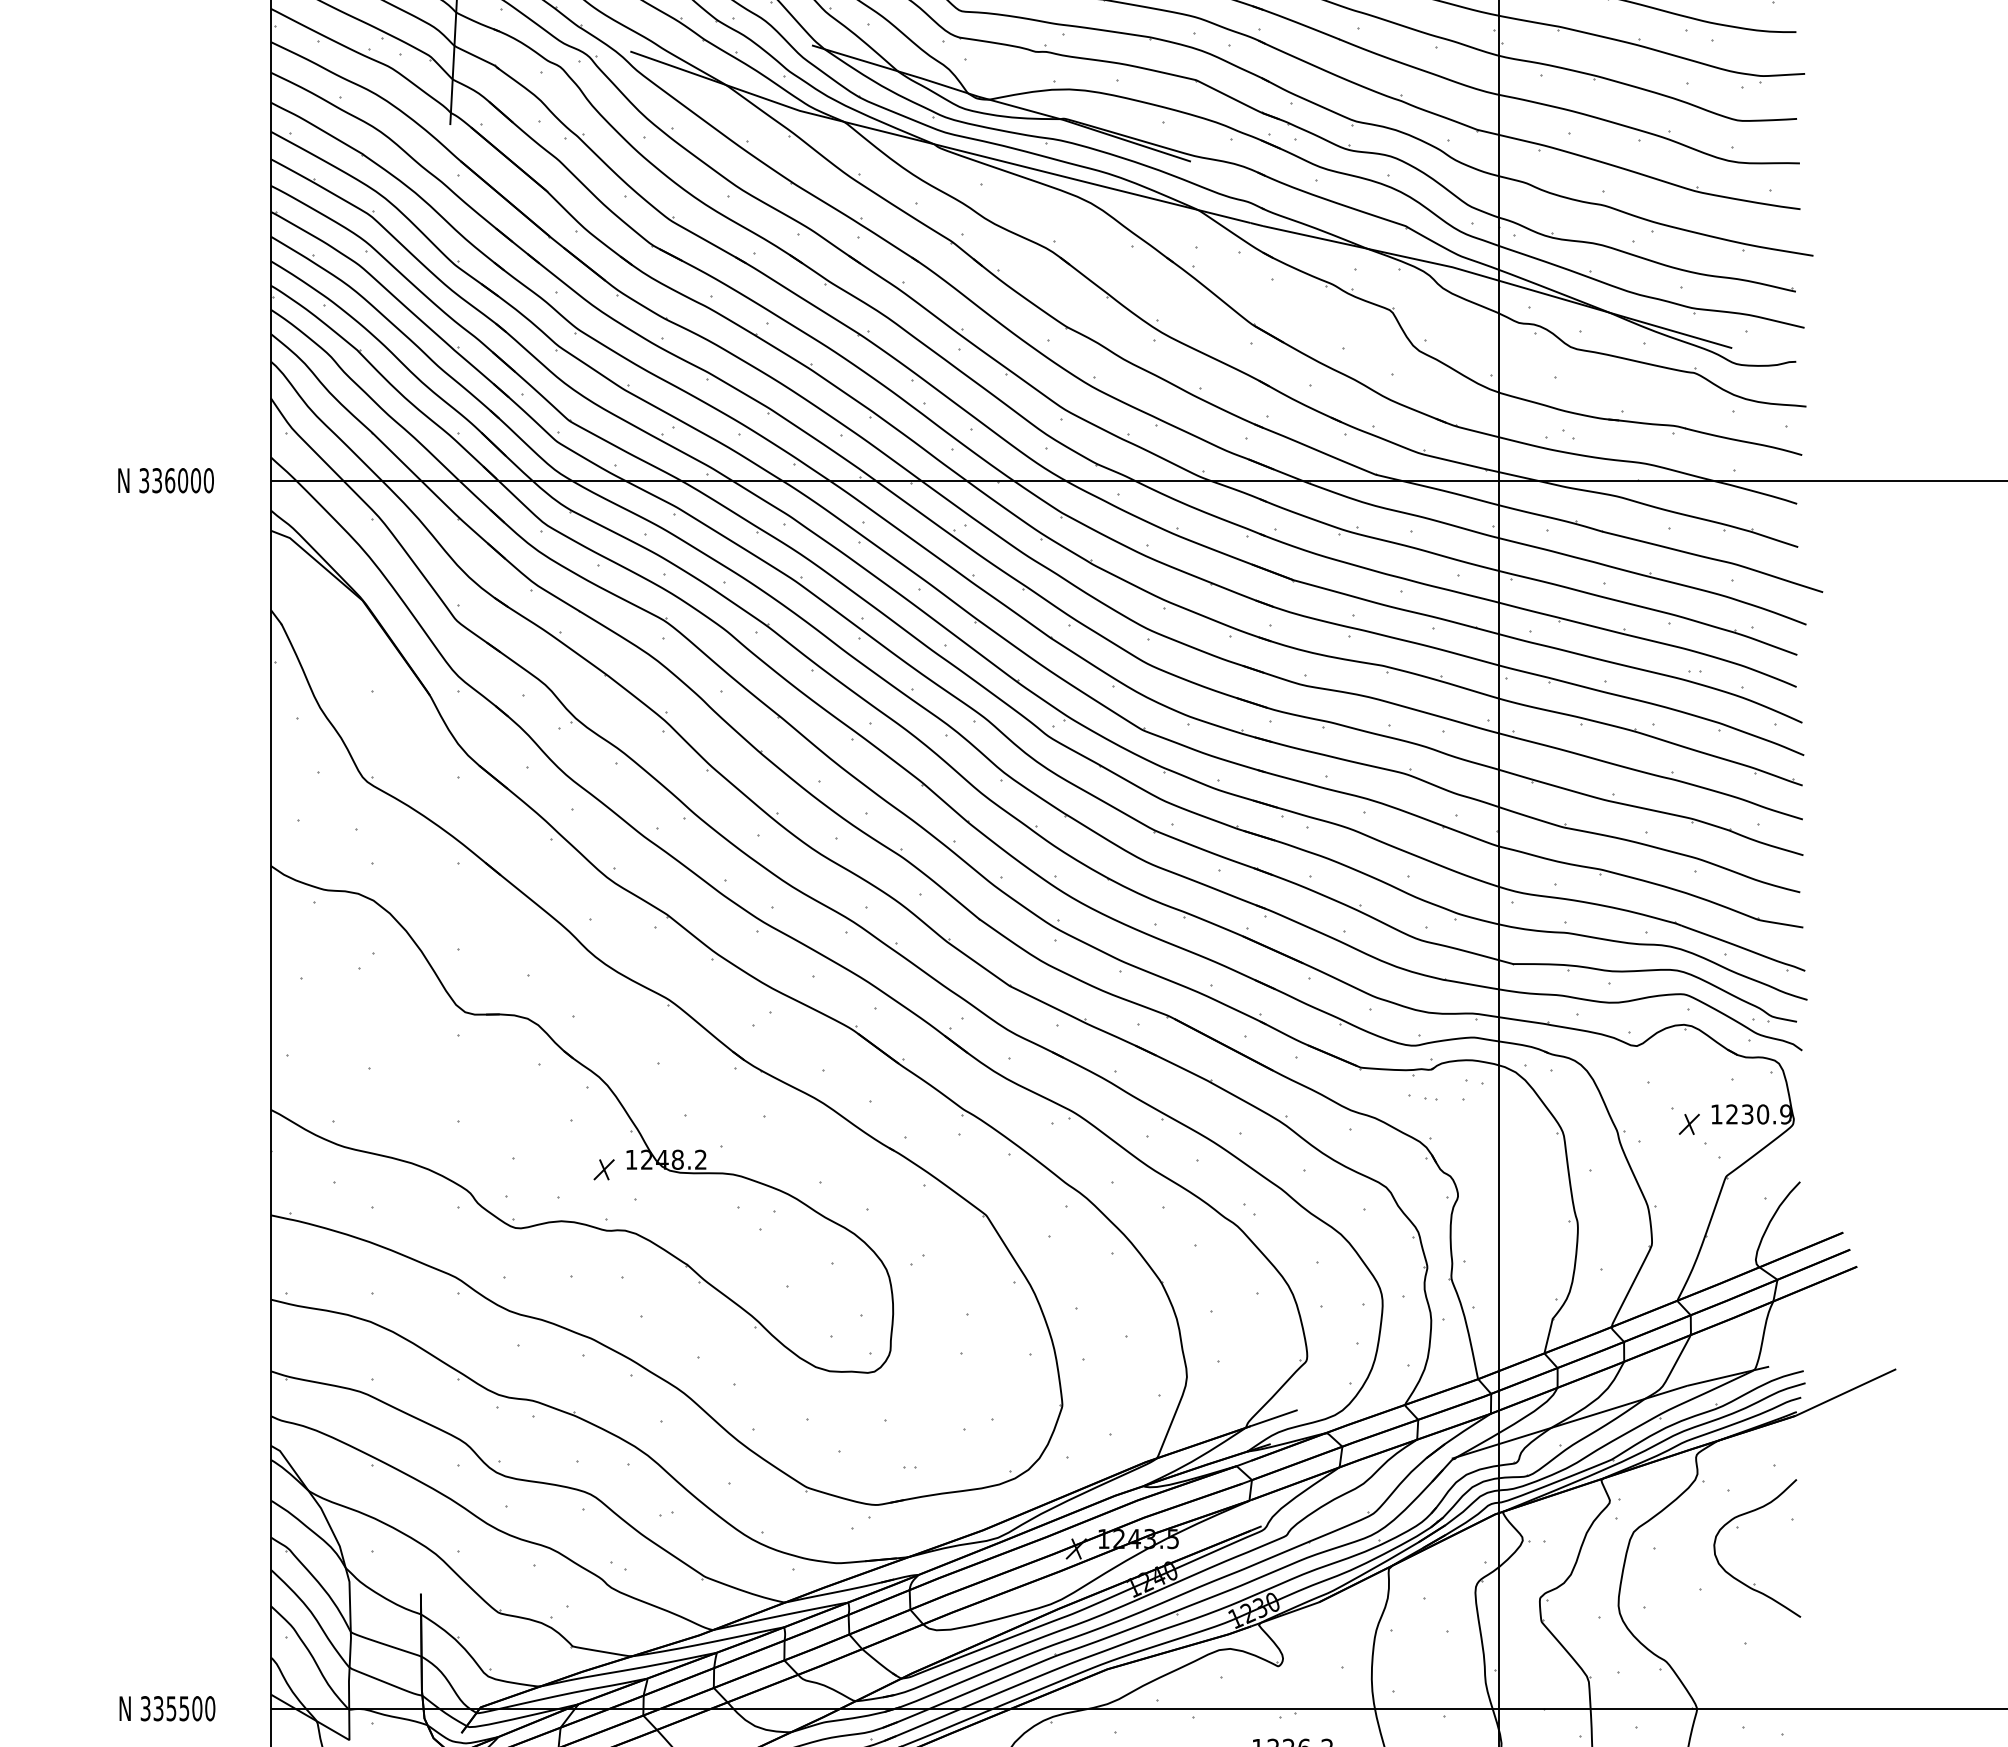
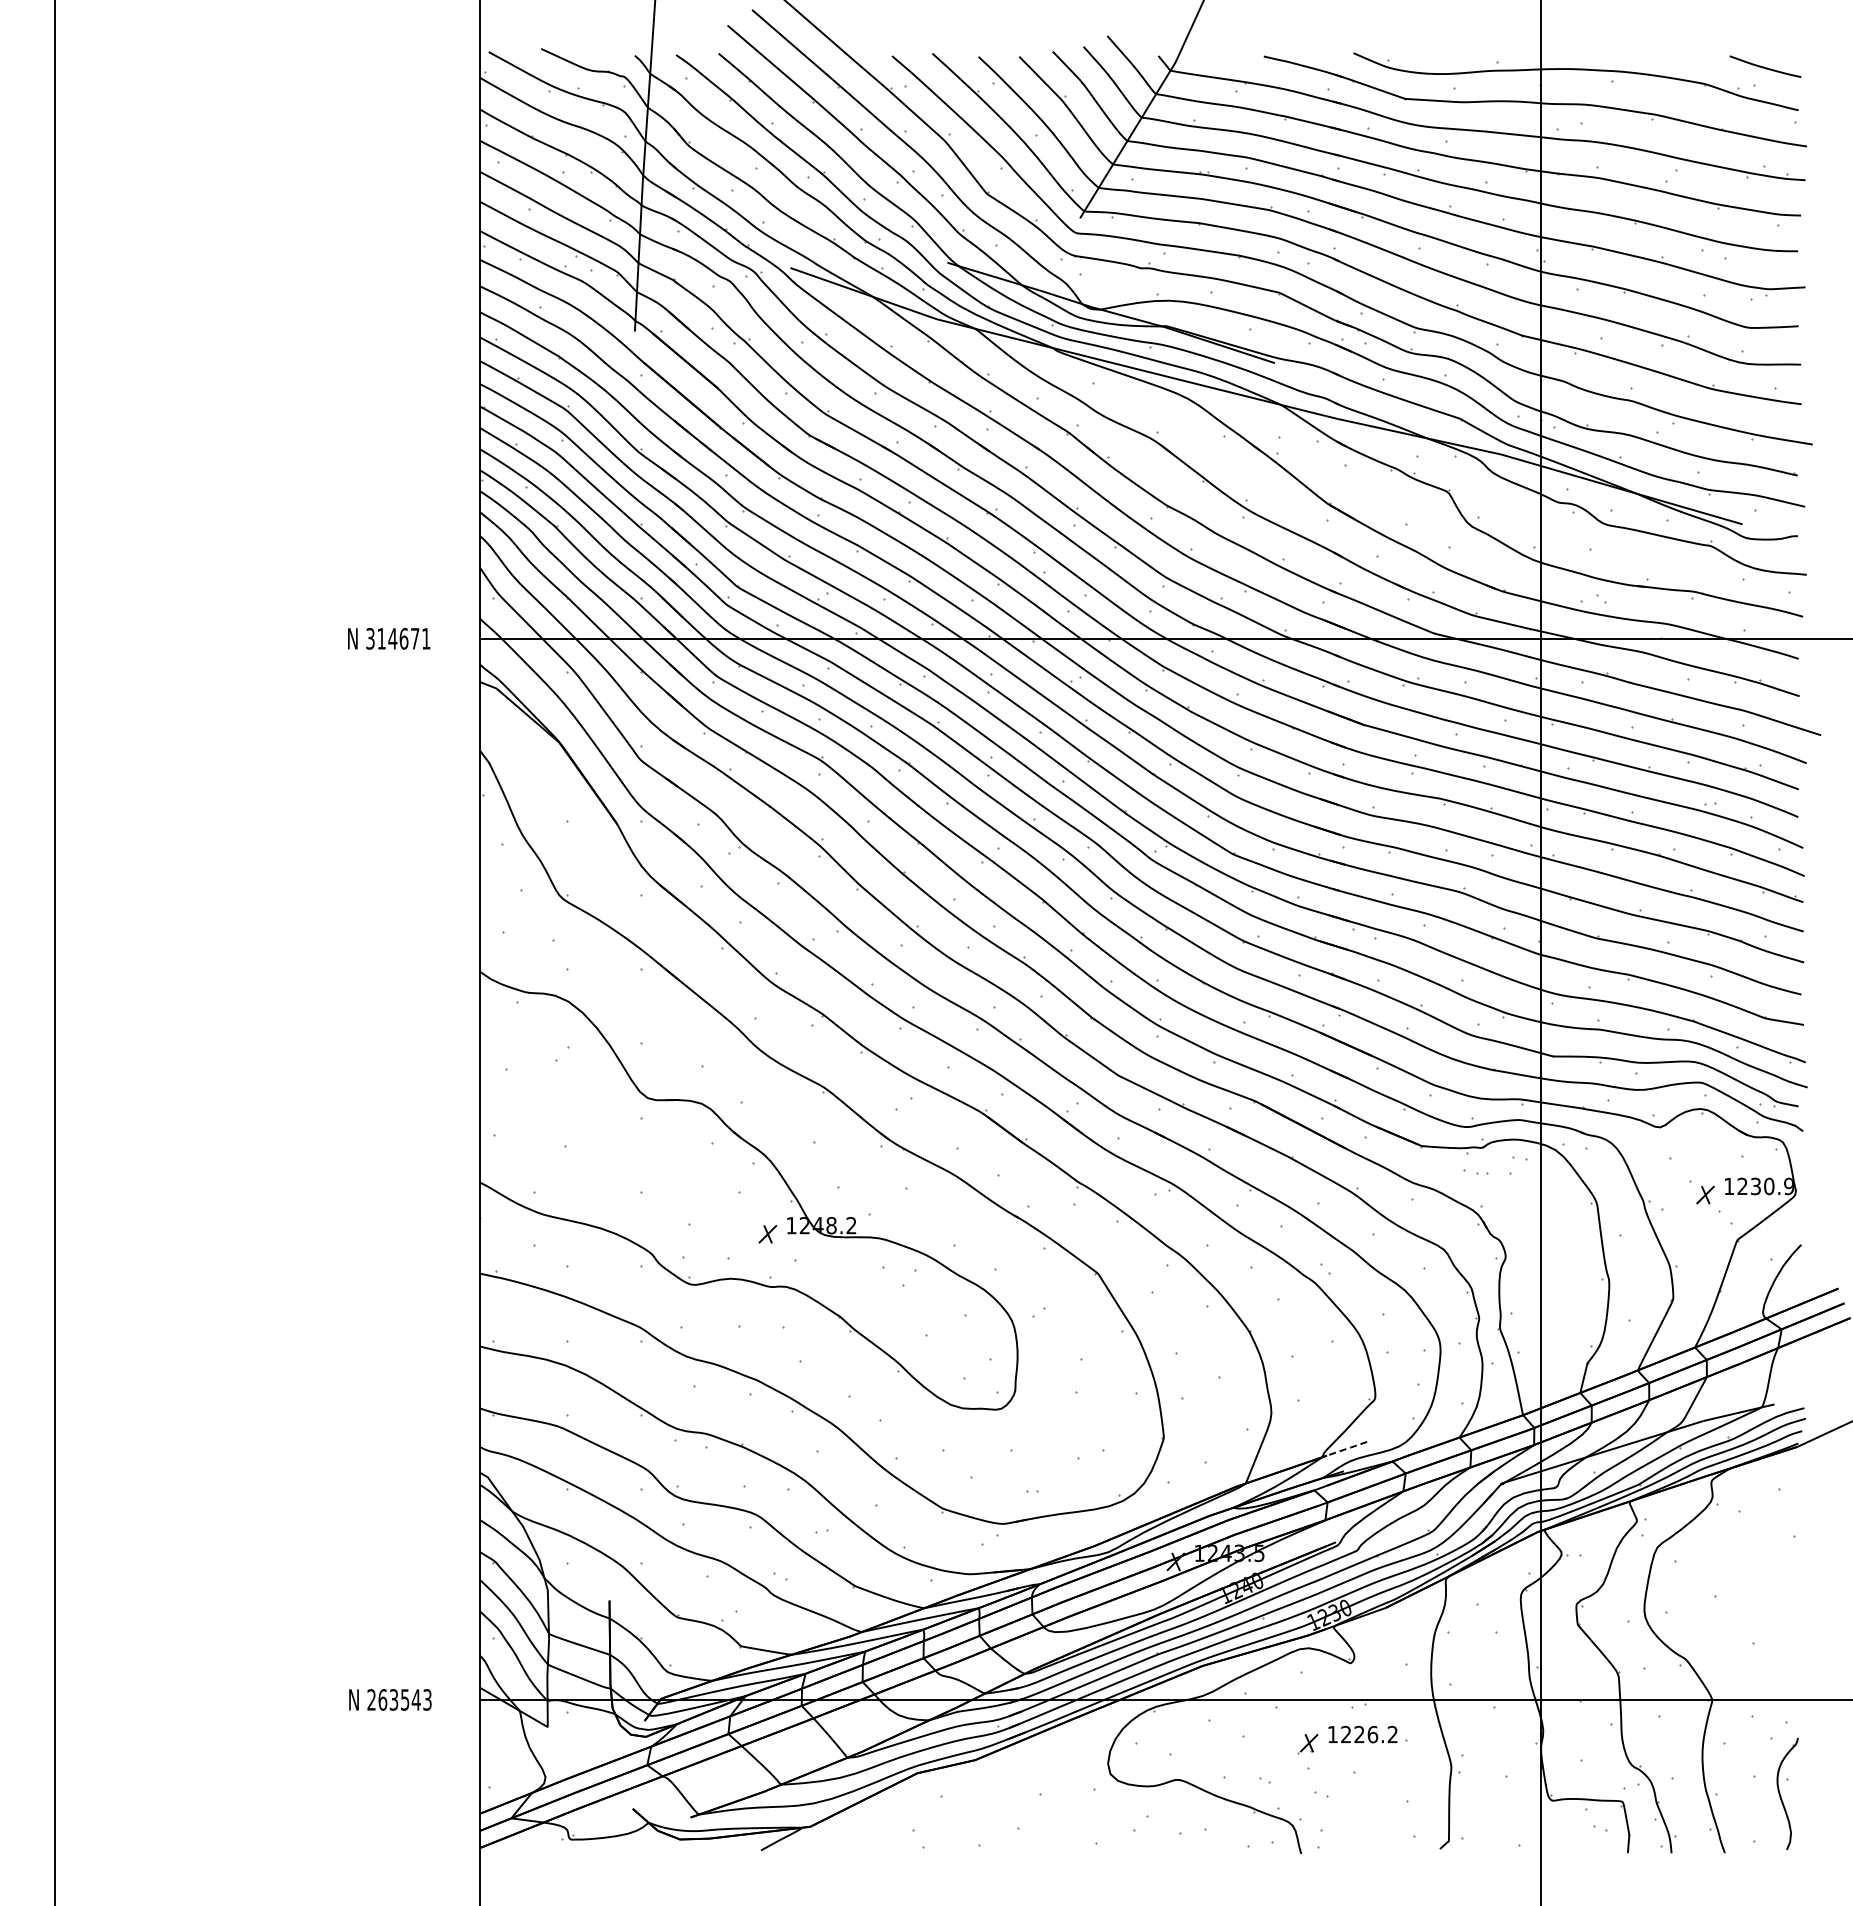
text: (182, 480) -> (403, 638), 336000 -> 314671
line: (1273, 1417) -> (1346, 1448), solid -> dashed
part: (1737, 1528) -> (1747, 1544), removed
text: (177, 1708) -> (399, 1699), 335500 -> 263543

